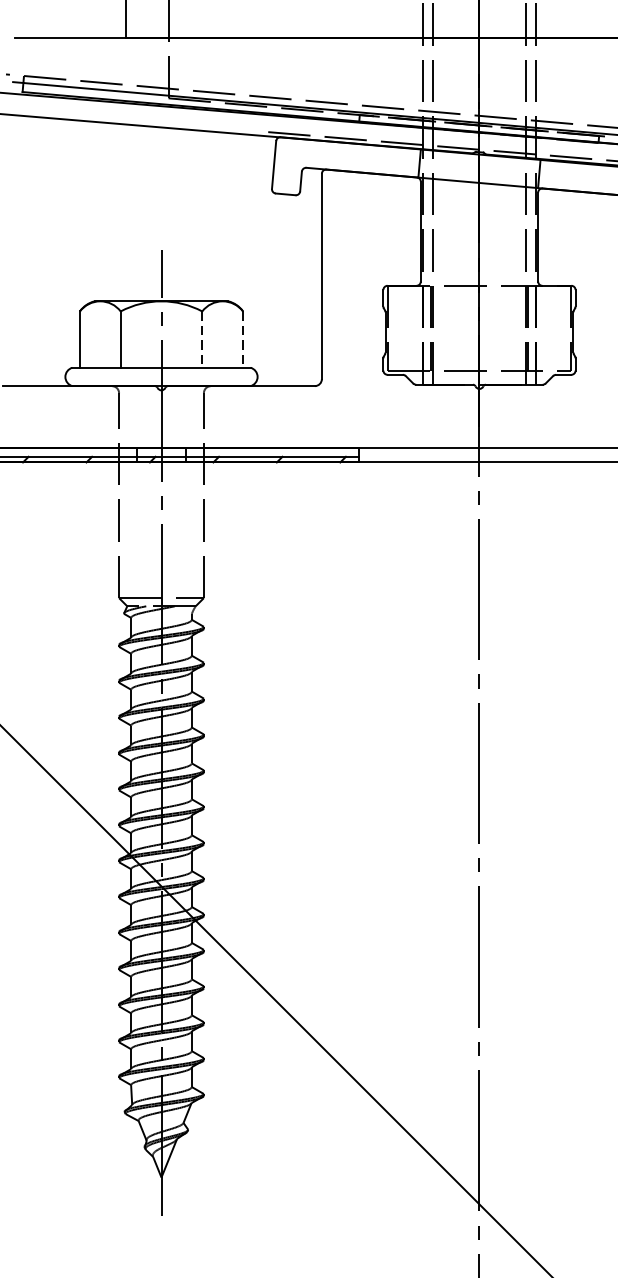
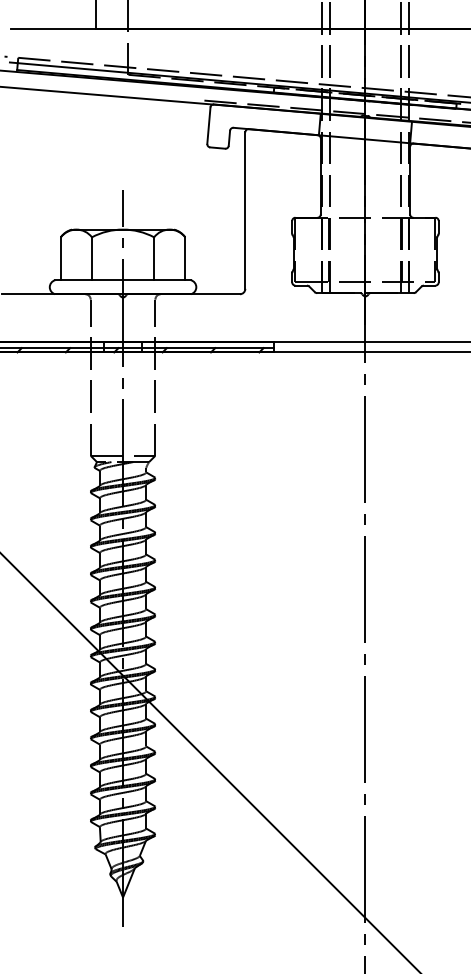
line: (202, 340) -> (154, 259), dashed -> solid
line: (243, 340) -> (185, 259), dashed -> solid

